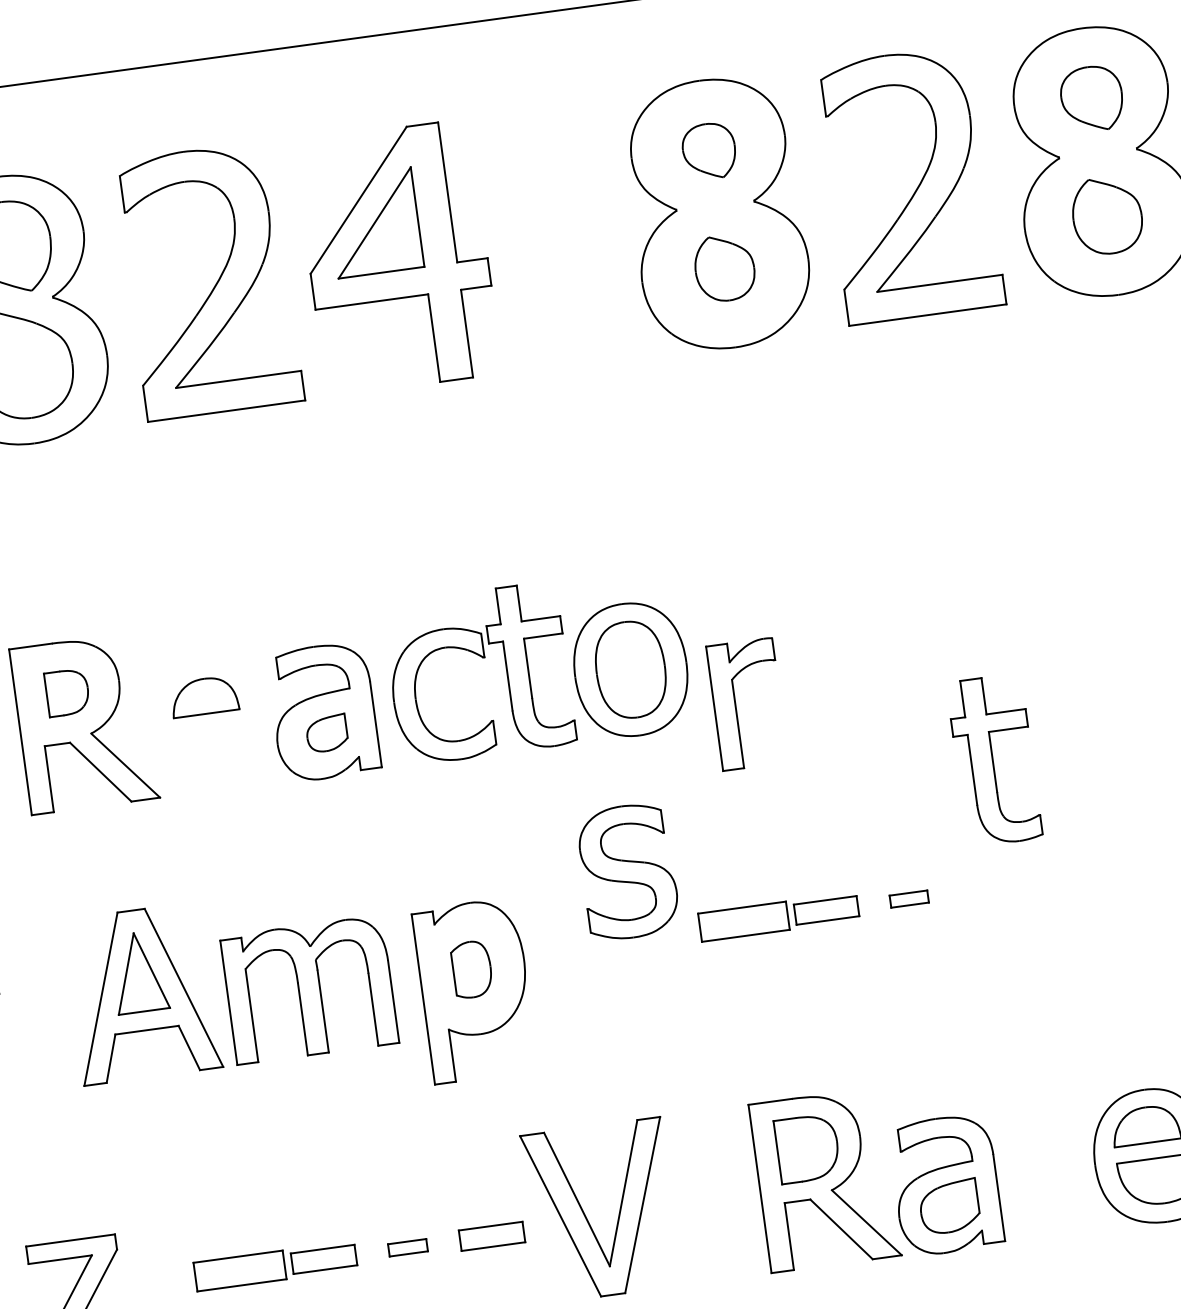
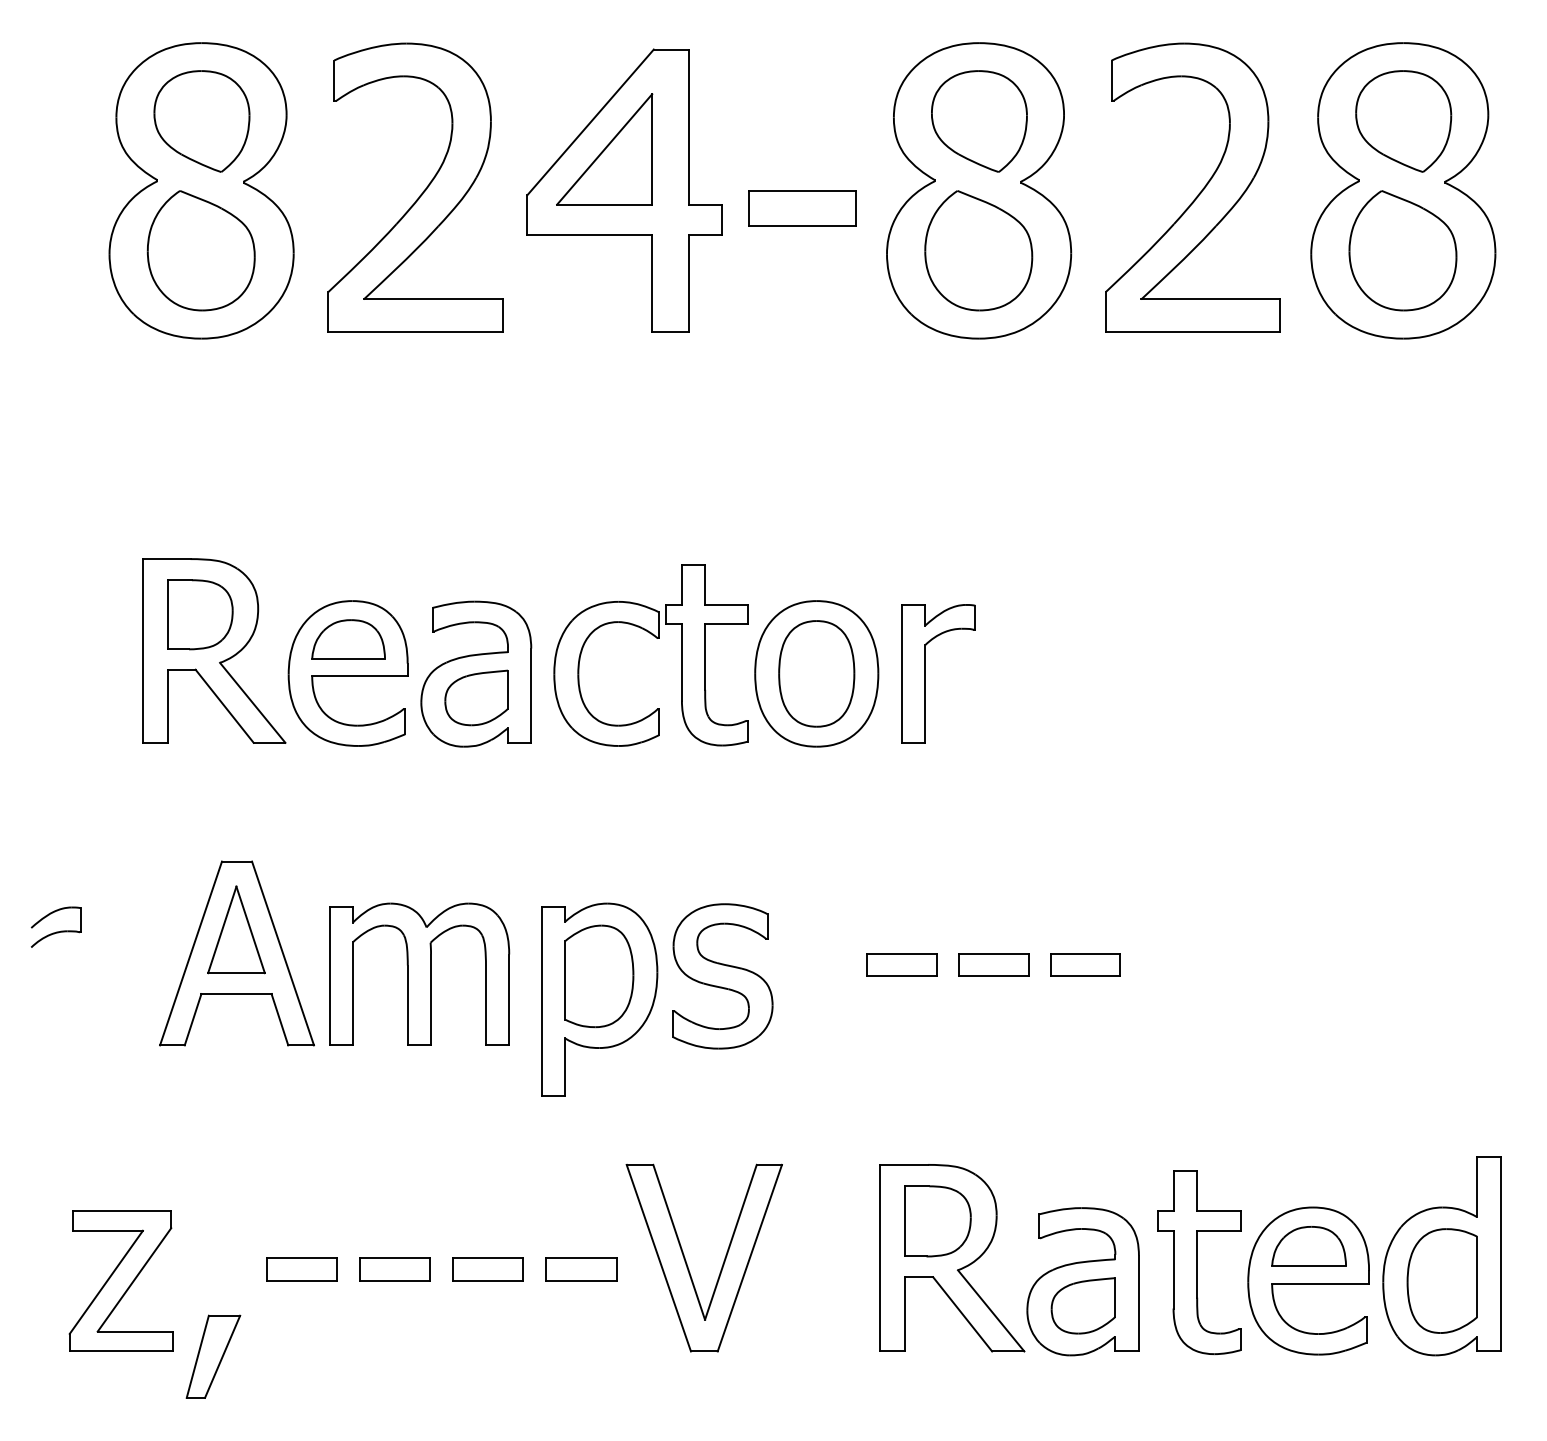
part: (1091, 99) -> (1403, 121), size x1.43
part: (709, 151) -> (979, 121), size x1.67
part: (1106, 215) -> (1402, 250), size x1.43
part: (560, 251) -> (802, 208), added
part: (724, 267) -> (978, 250), size x1.67
part: (67, 692) -> (200, 614), size x1.43
part: (735, 705) -> (925, 673), moved
part: (207, 727) -> (347, 673), added
part: (326, 733) -> (476, 697), size x1.43
part: (994, 760) -> (1199, 1262), moved
part: (627, 871) -> (722, 976), moved
part: (909, 898) -> (1085, 964), size x1.67
part: (743, 921) -> (901, 964), size x0.71
part: (472, 969) -> (599, 976), size x1.67
part: (407, 1247) -> (487, 1269), size x1.67
part: (239, 1270) -> (301, 1269), size x0.71

